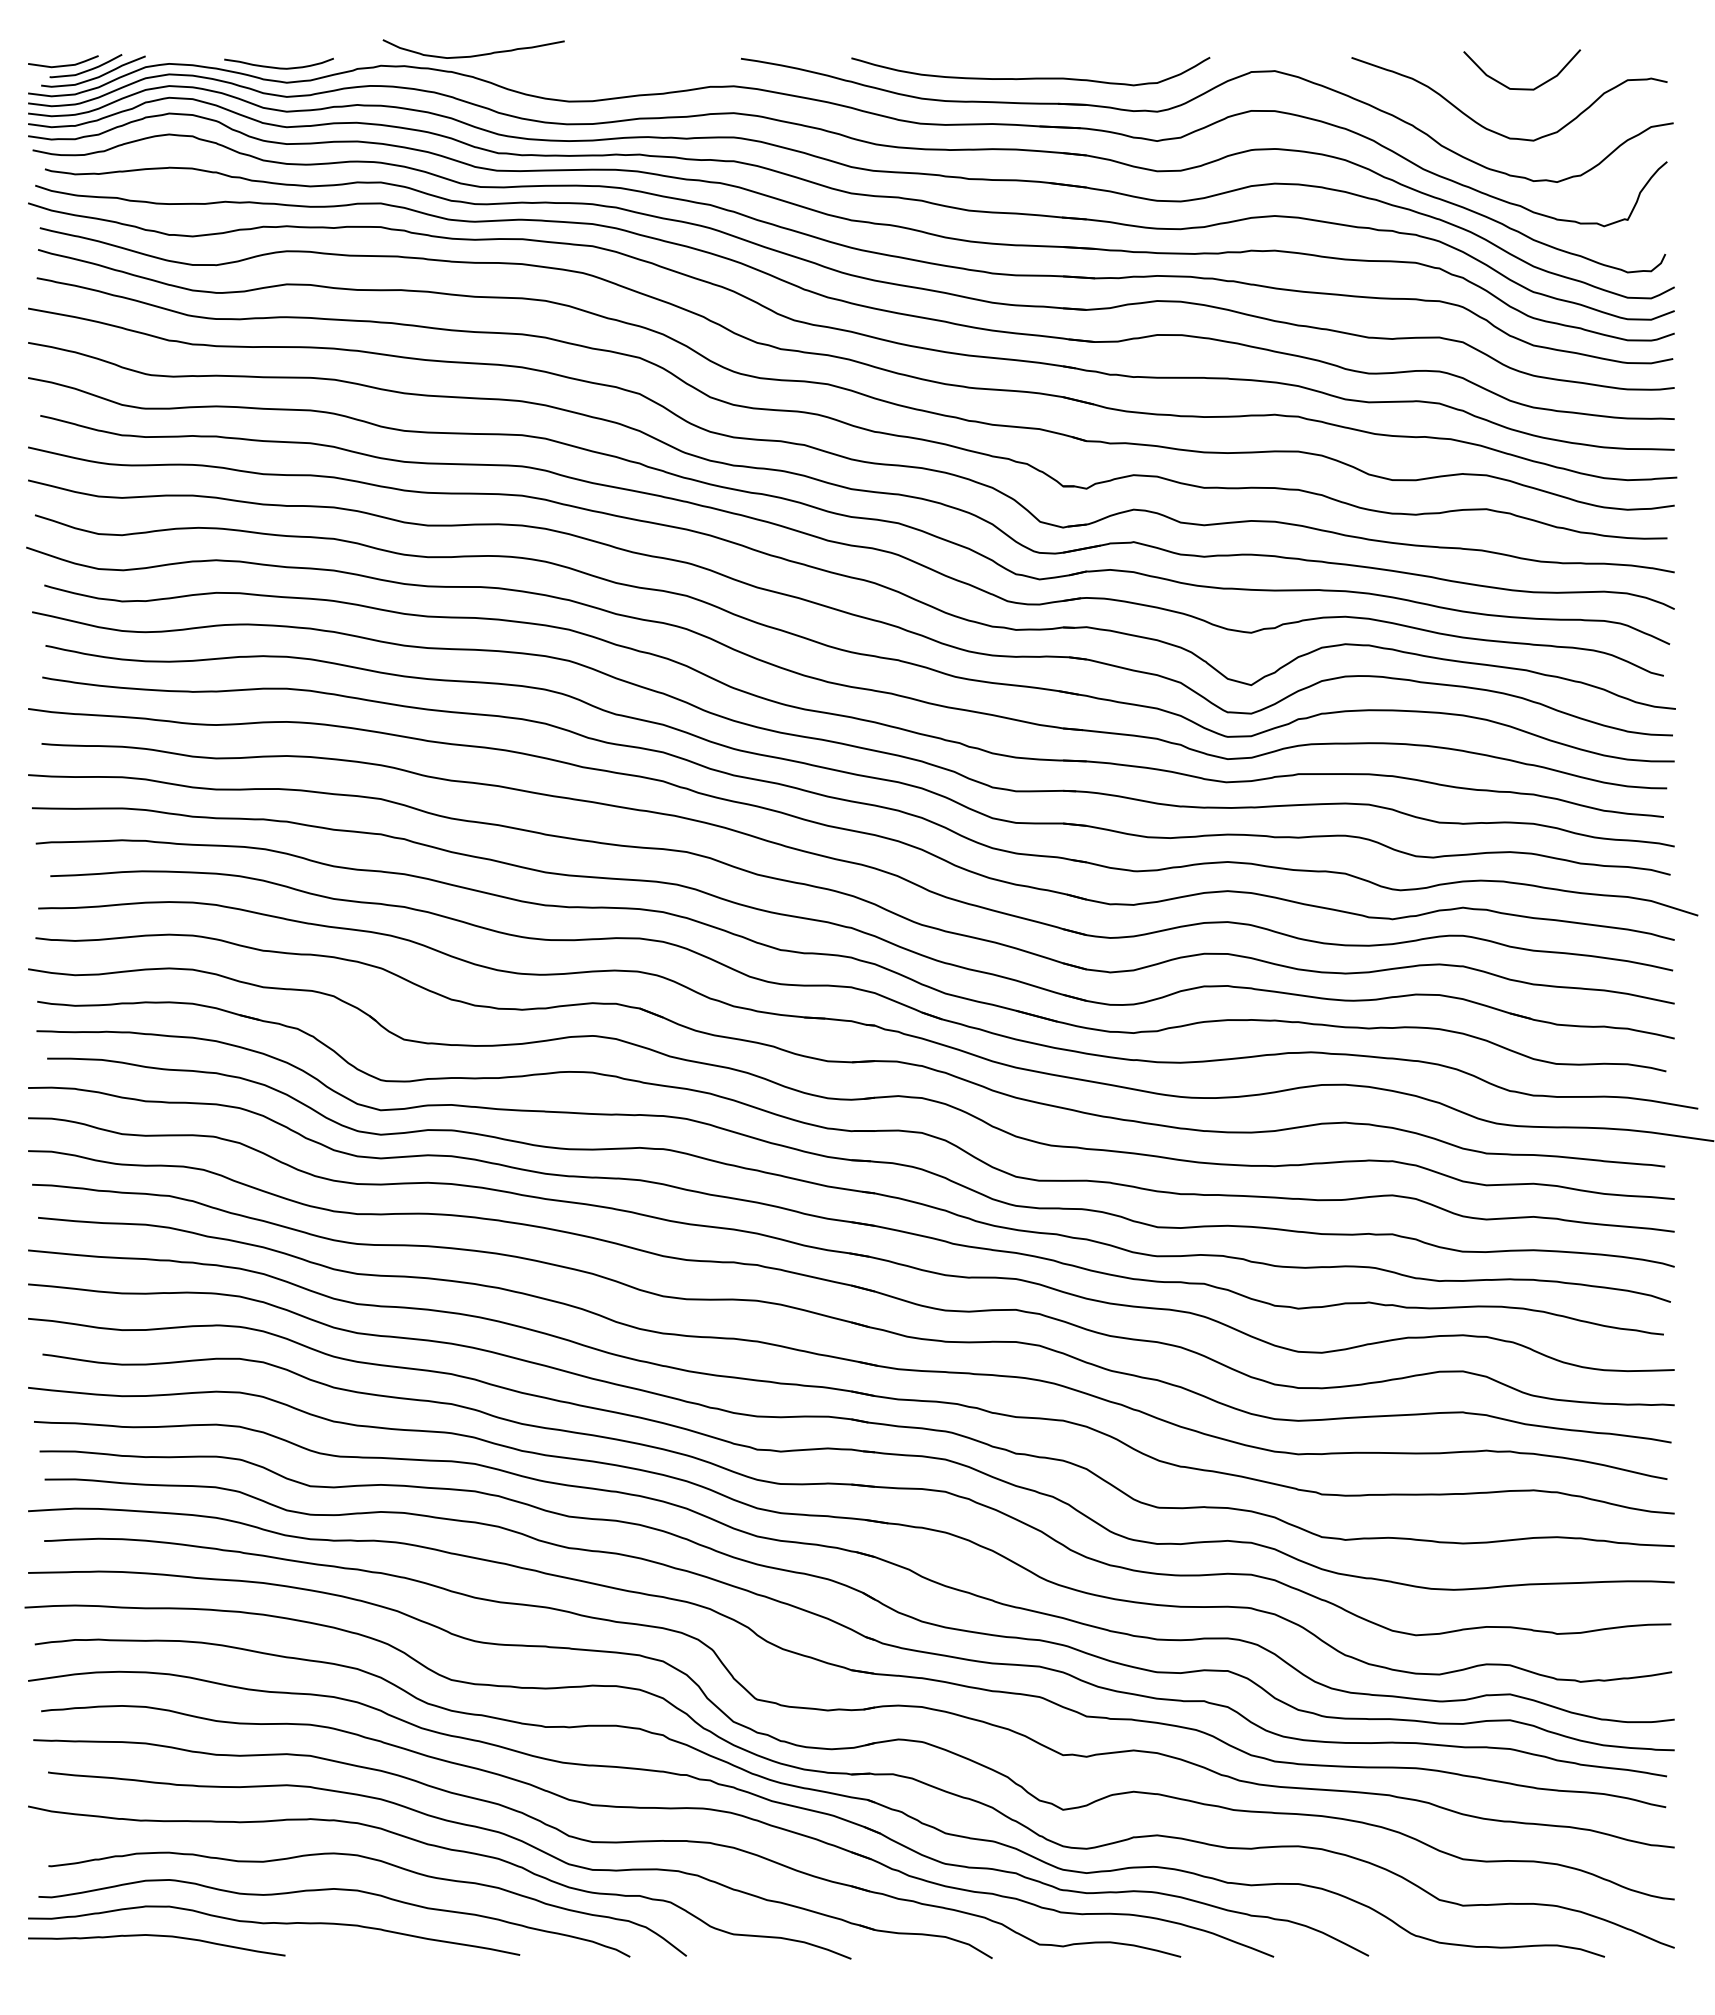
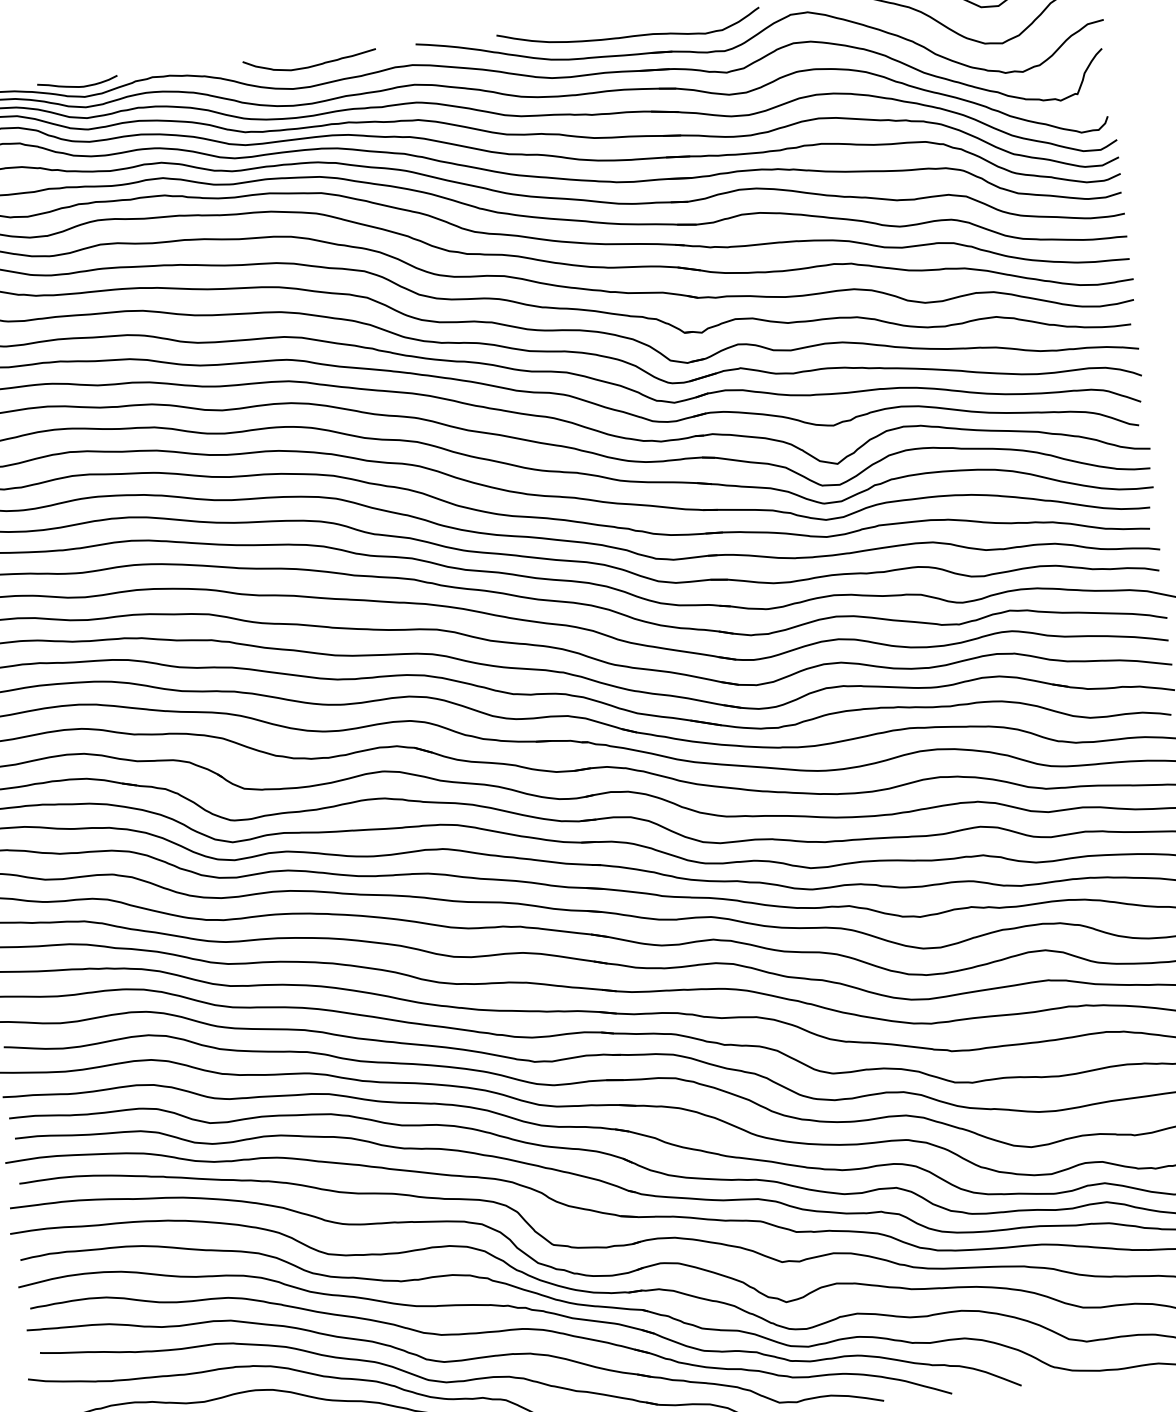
curve: (476, 54) -> (312, 65), moved

